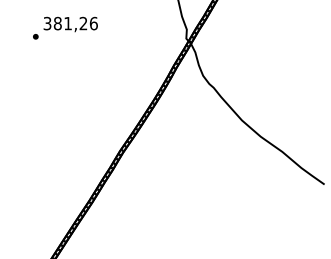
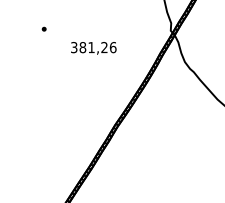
text: (70, 24) -> (93, 48), moved

